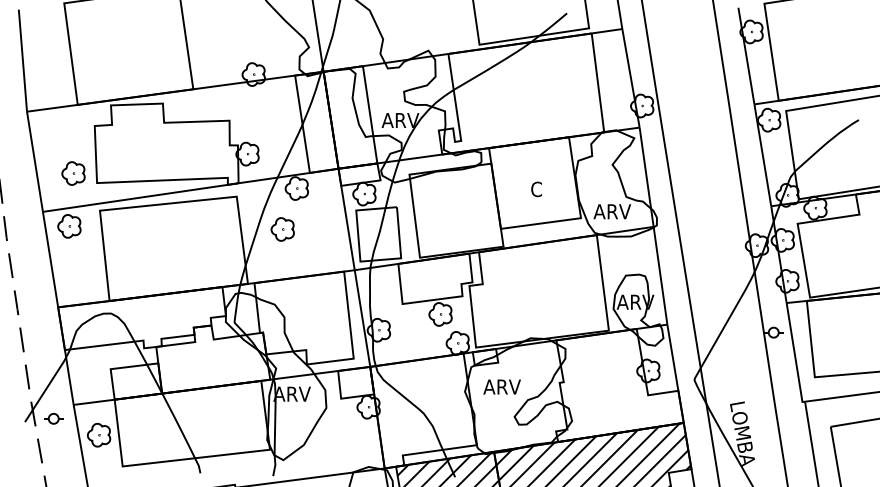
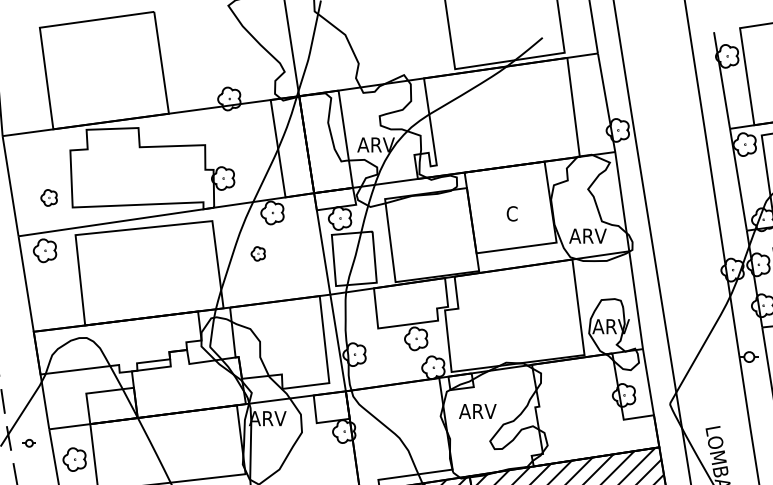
part: (73, 173) -> (49, 197), size x0.7
part: (282, 229) -> (258, 253), size x0.6
part: (53, 418) -> (29, 442), size x0.7

